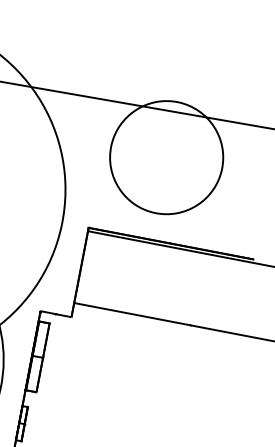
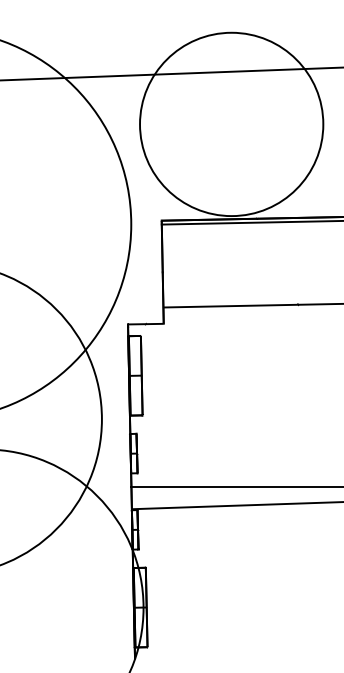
circle: (166, 157) -> (231, 124), size x1.43

